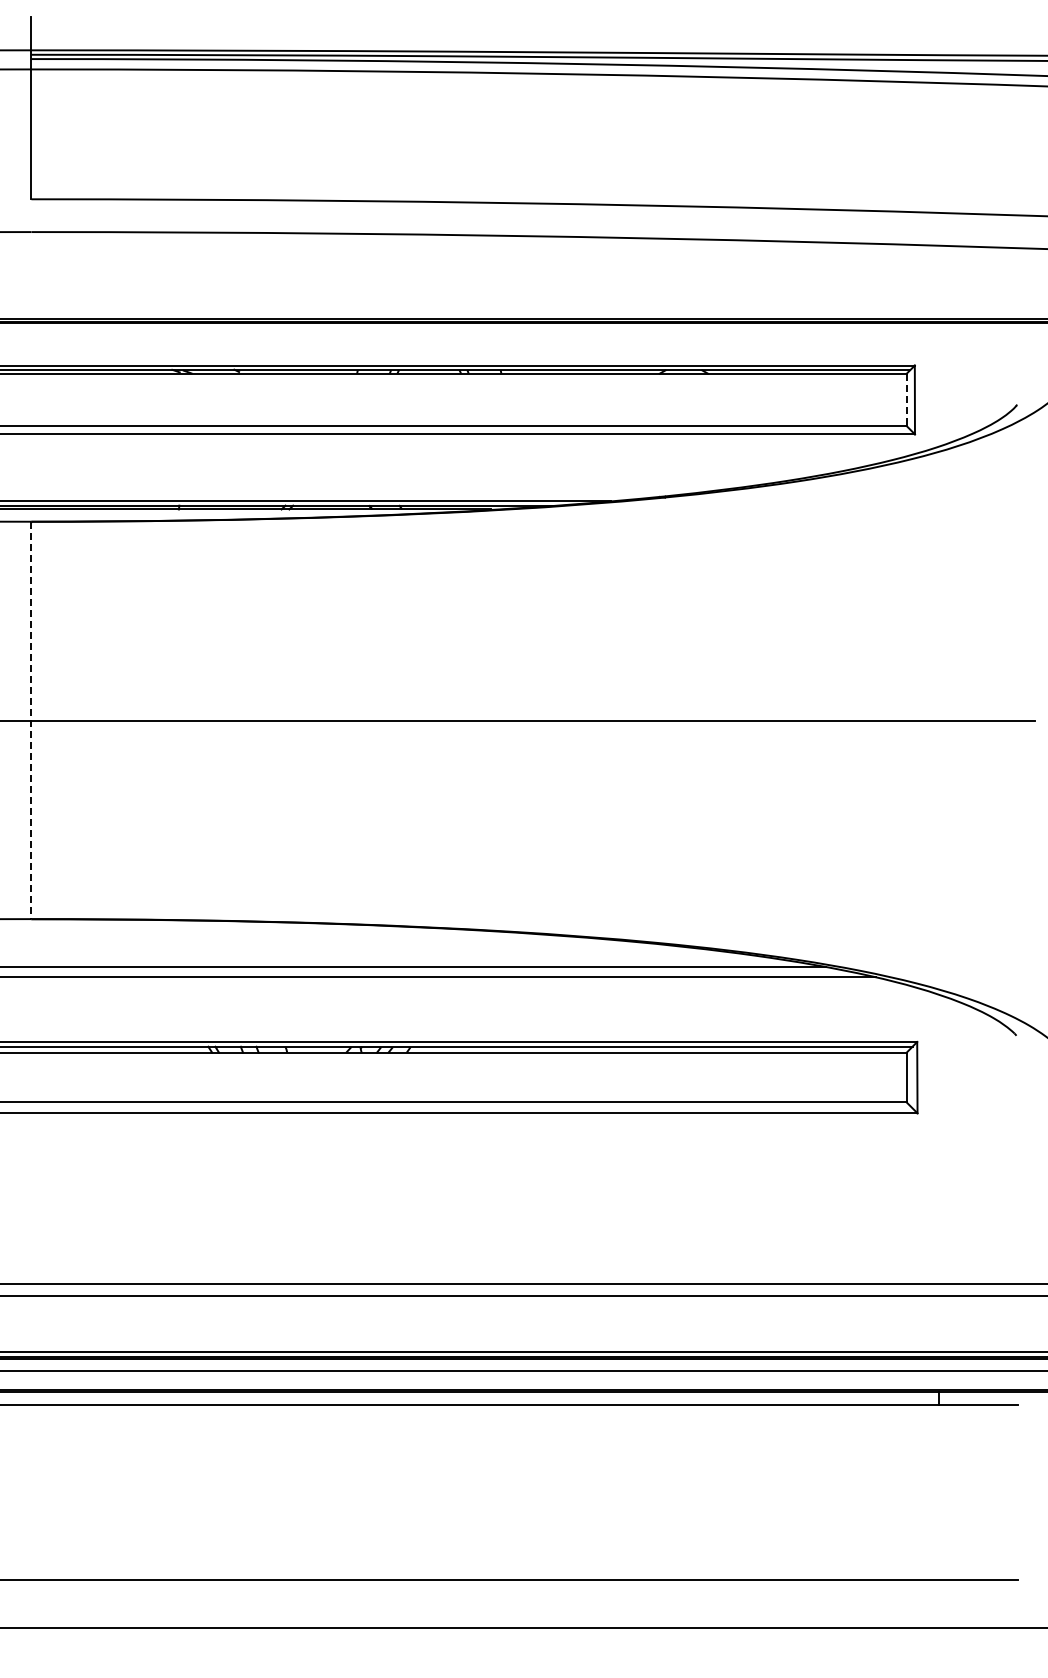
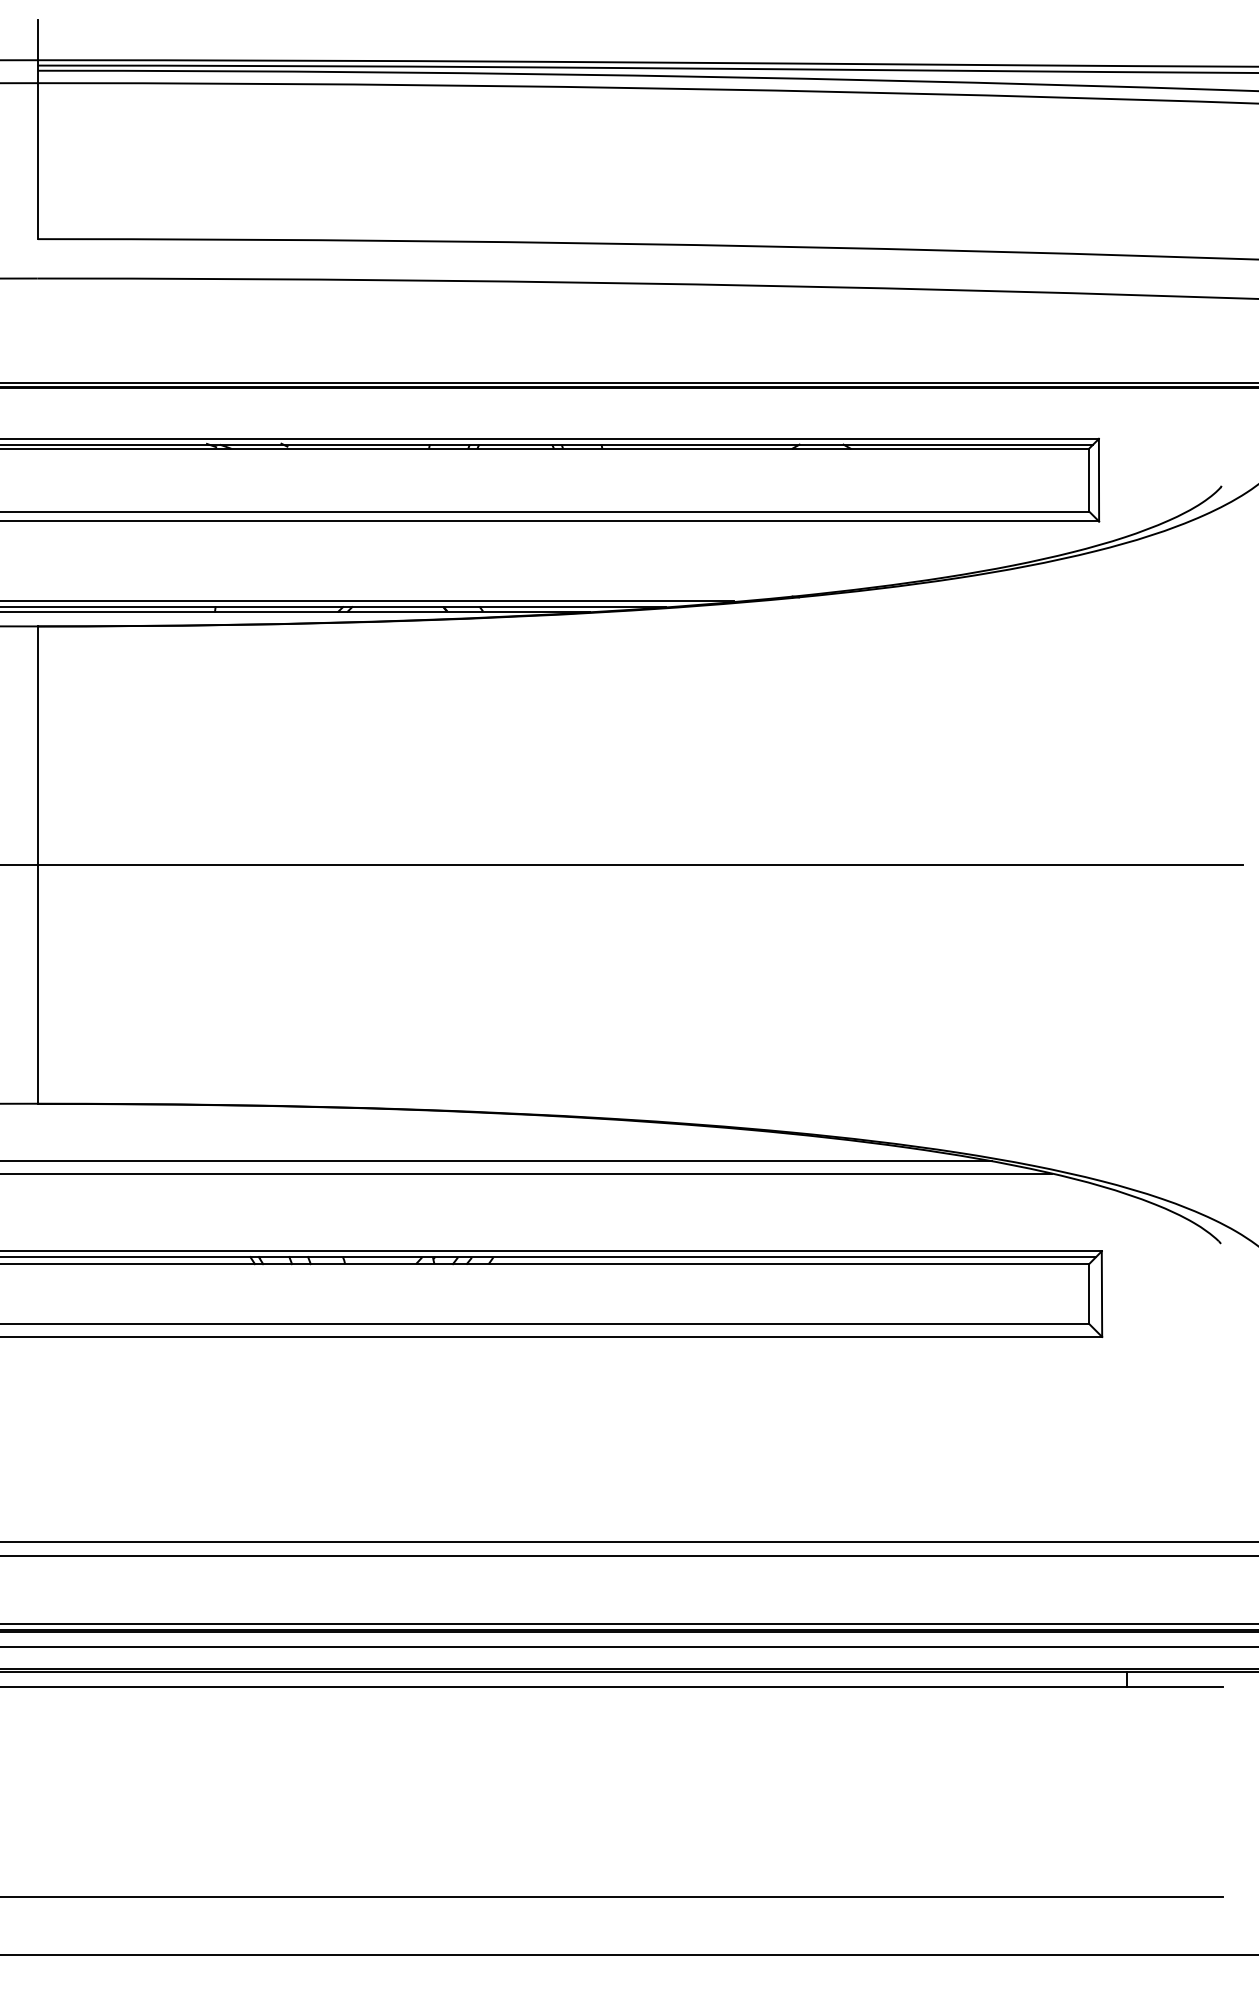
line: (906, 400) -> (1088, 480), dashed -> solid
line: (31, 720) -> (37, 865), dashed -> solid

